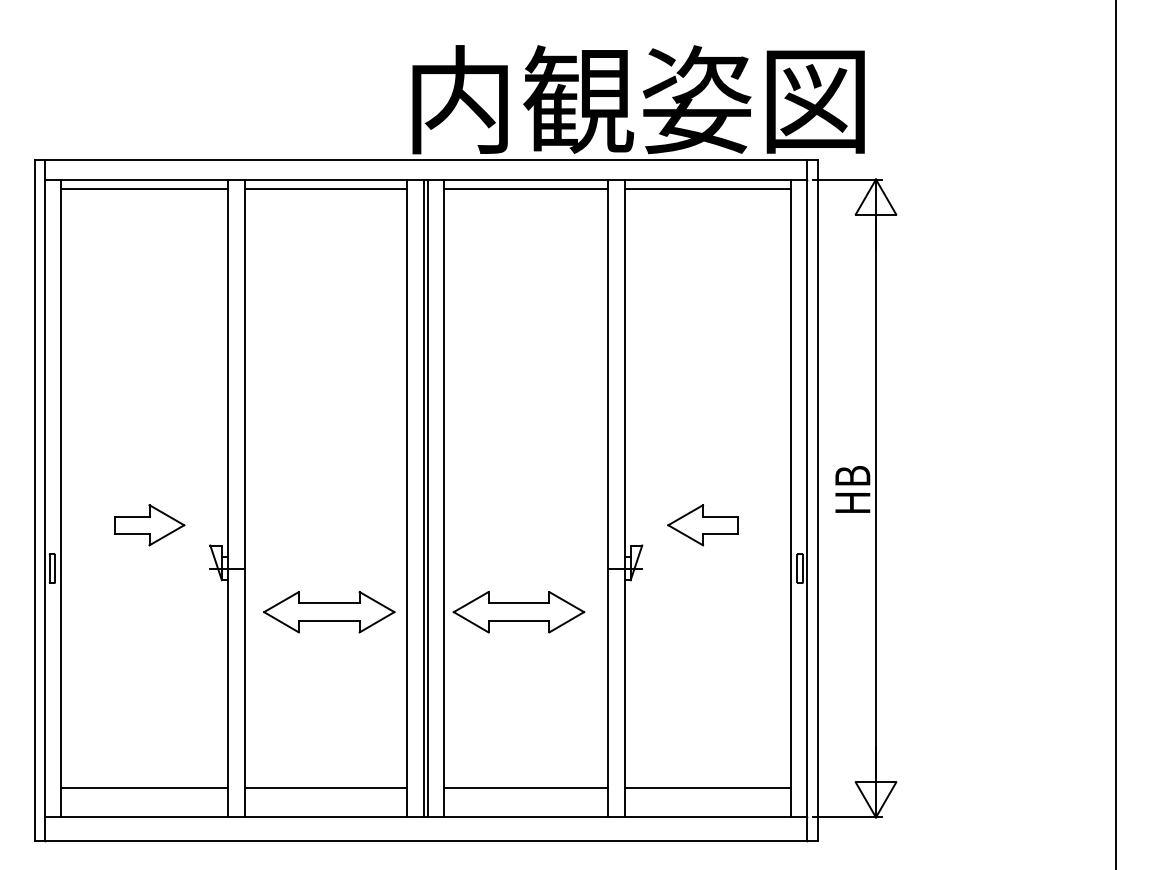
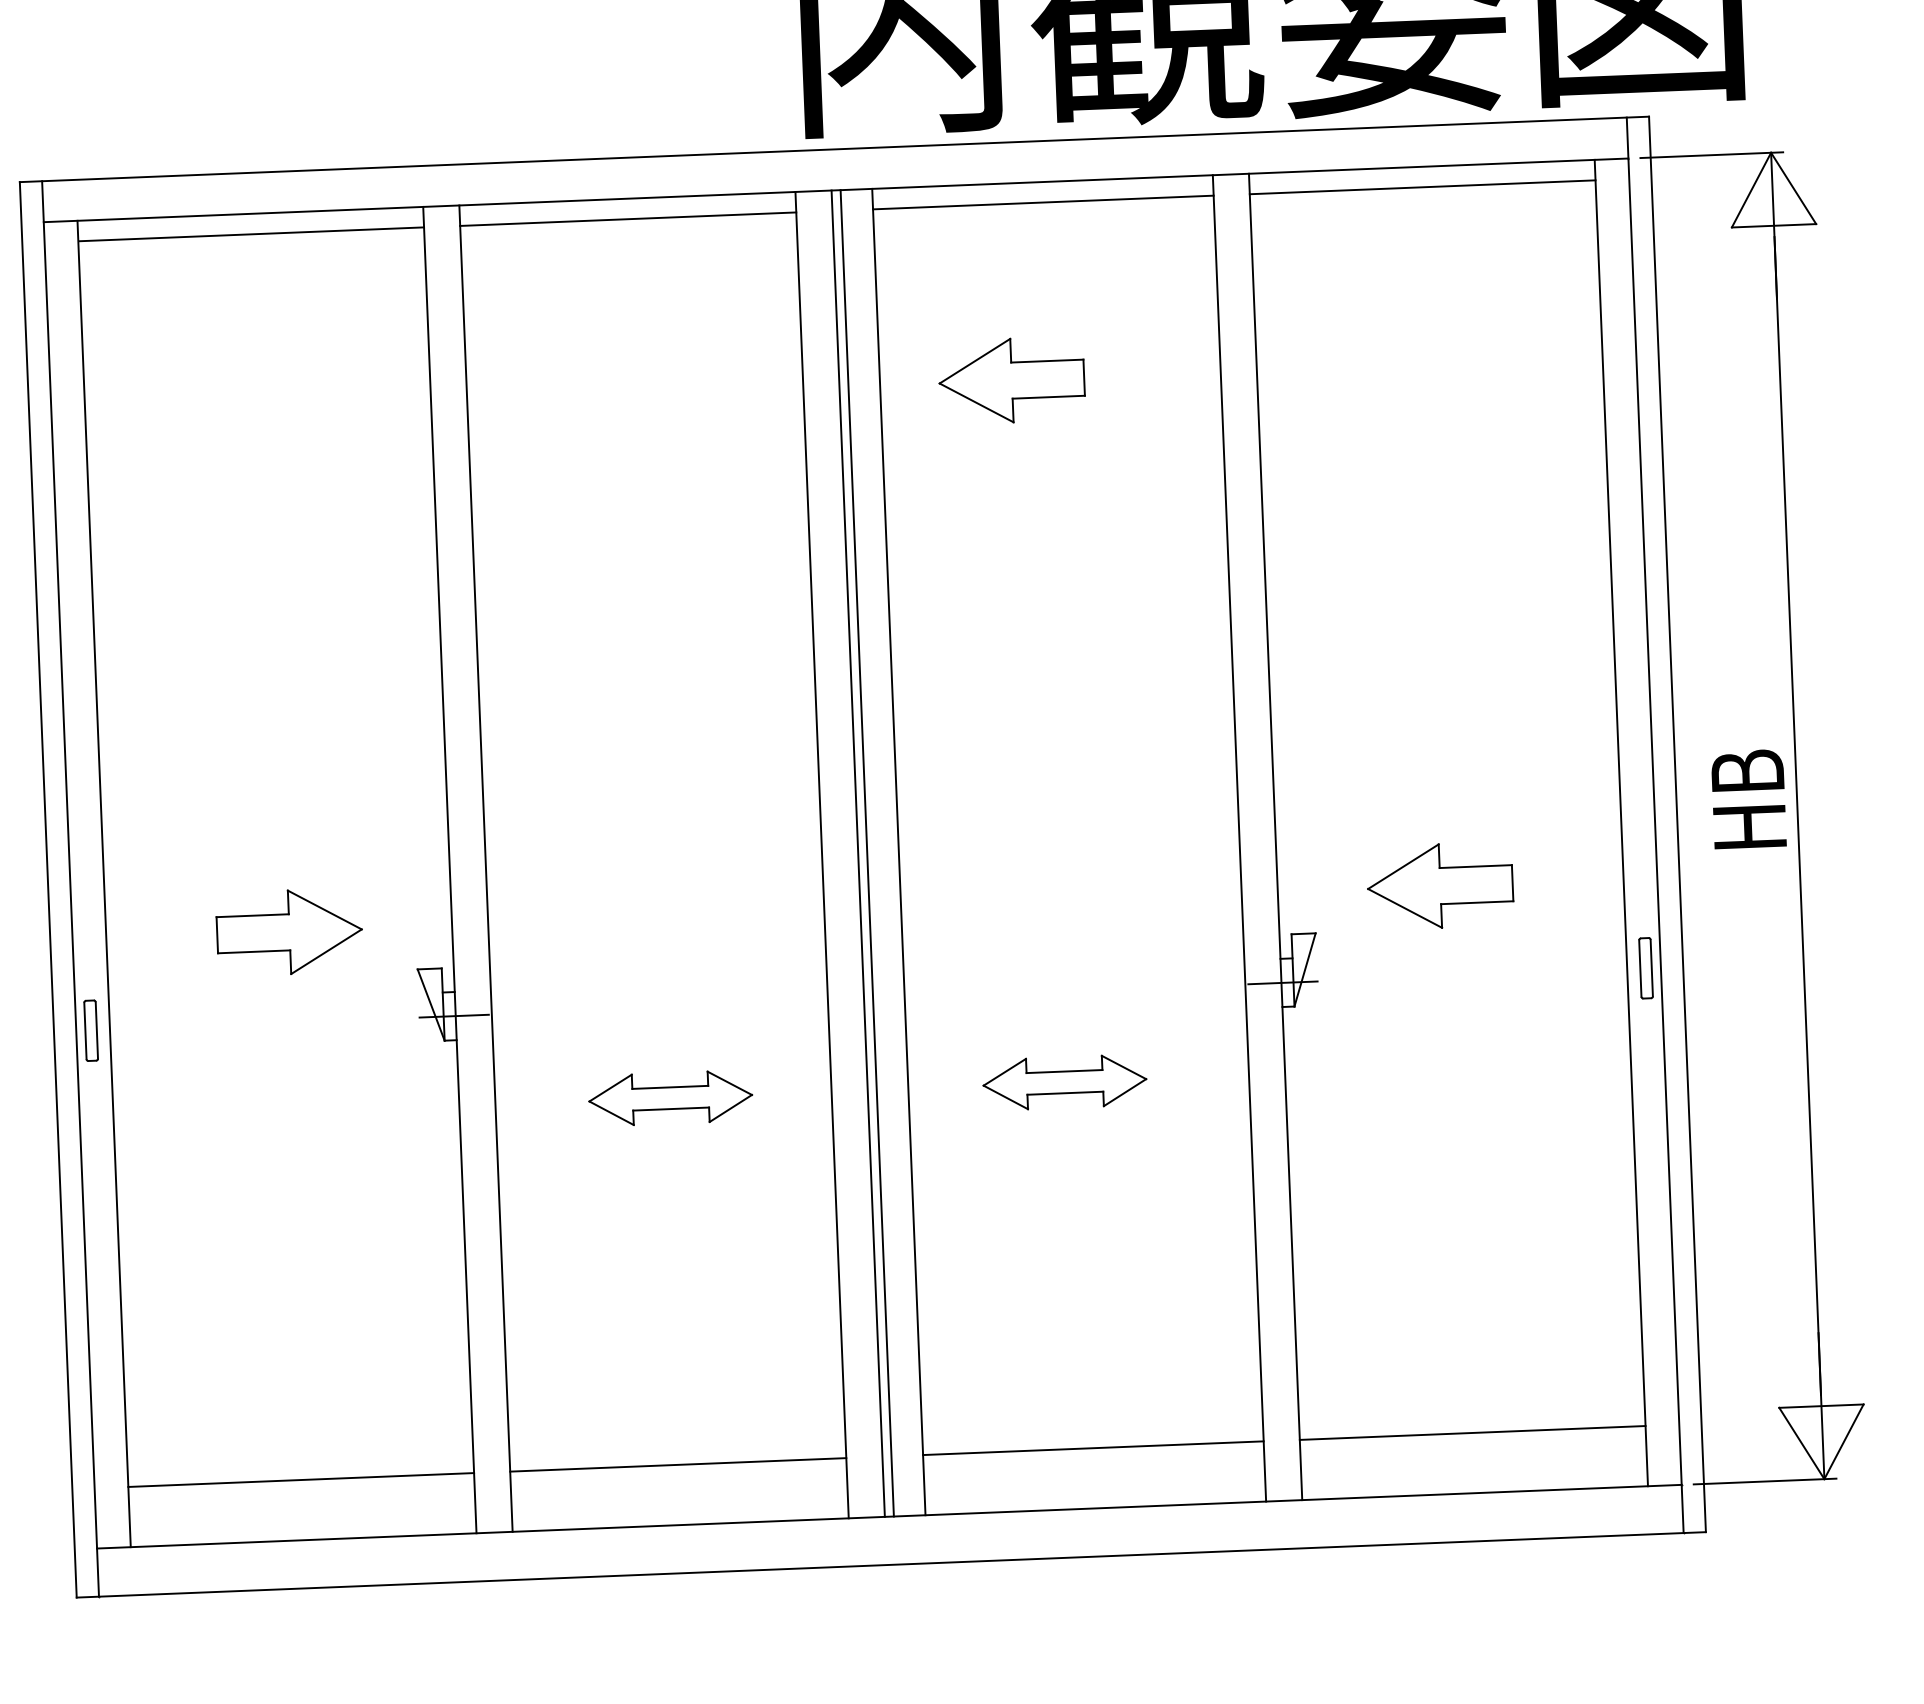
part: (506, 274) -> (1010, 381), added
part: (329, 612) -> (671, 1098), size x0.6
part: (518, 612) -> (1063, 1082), size x0.6

